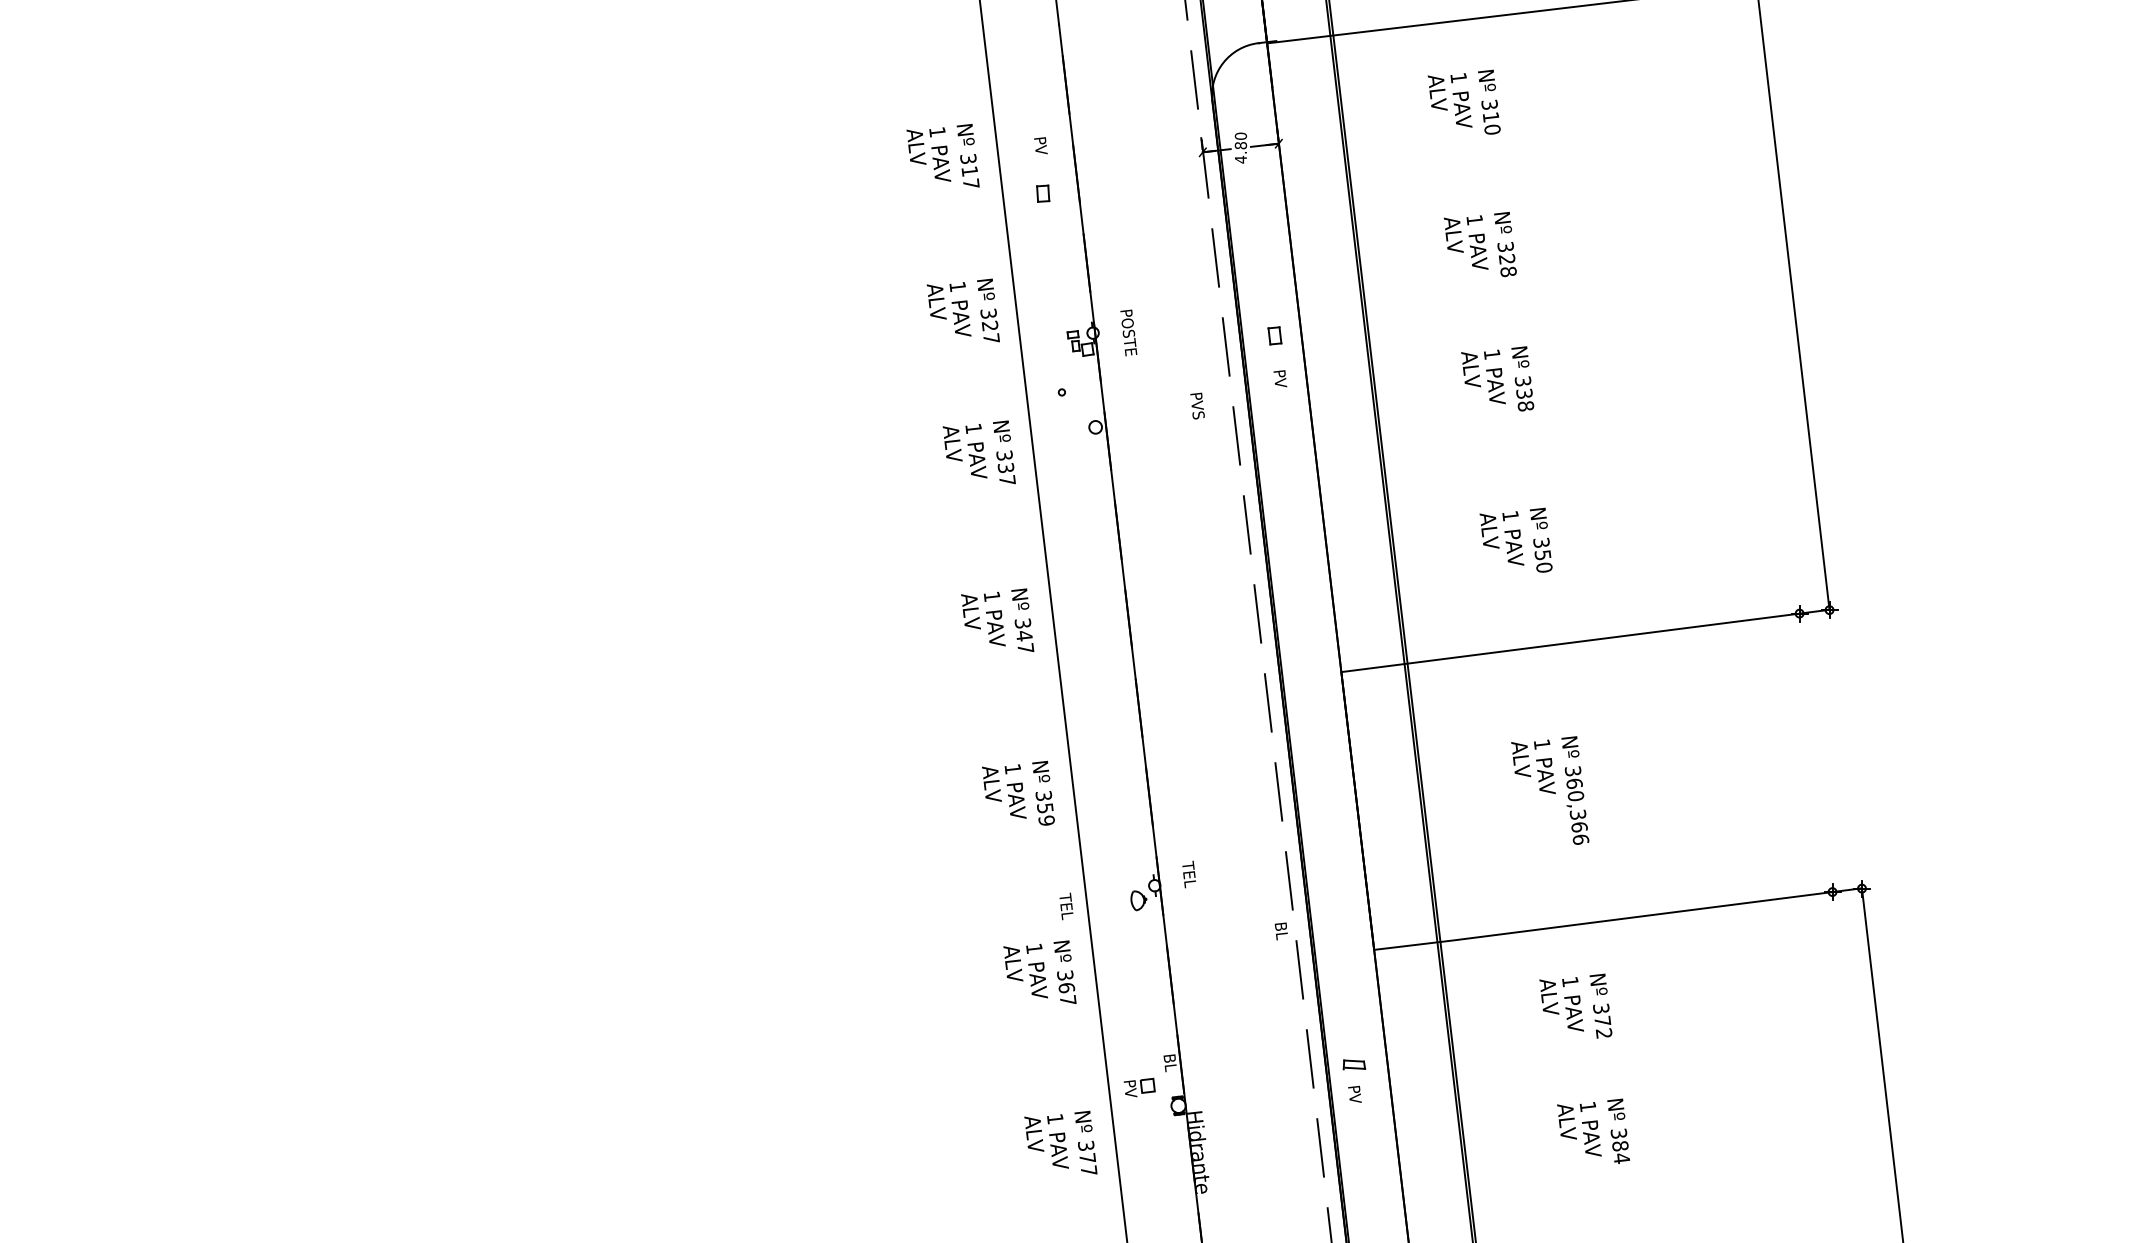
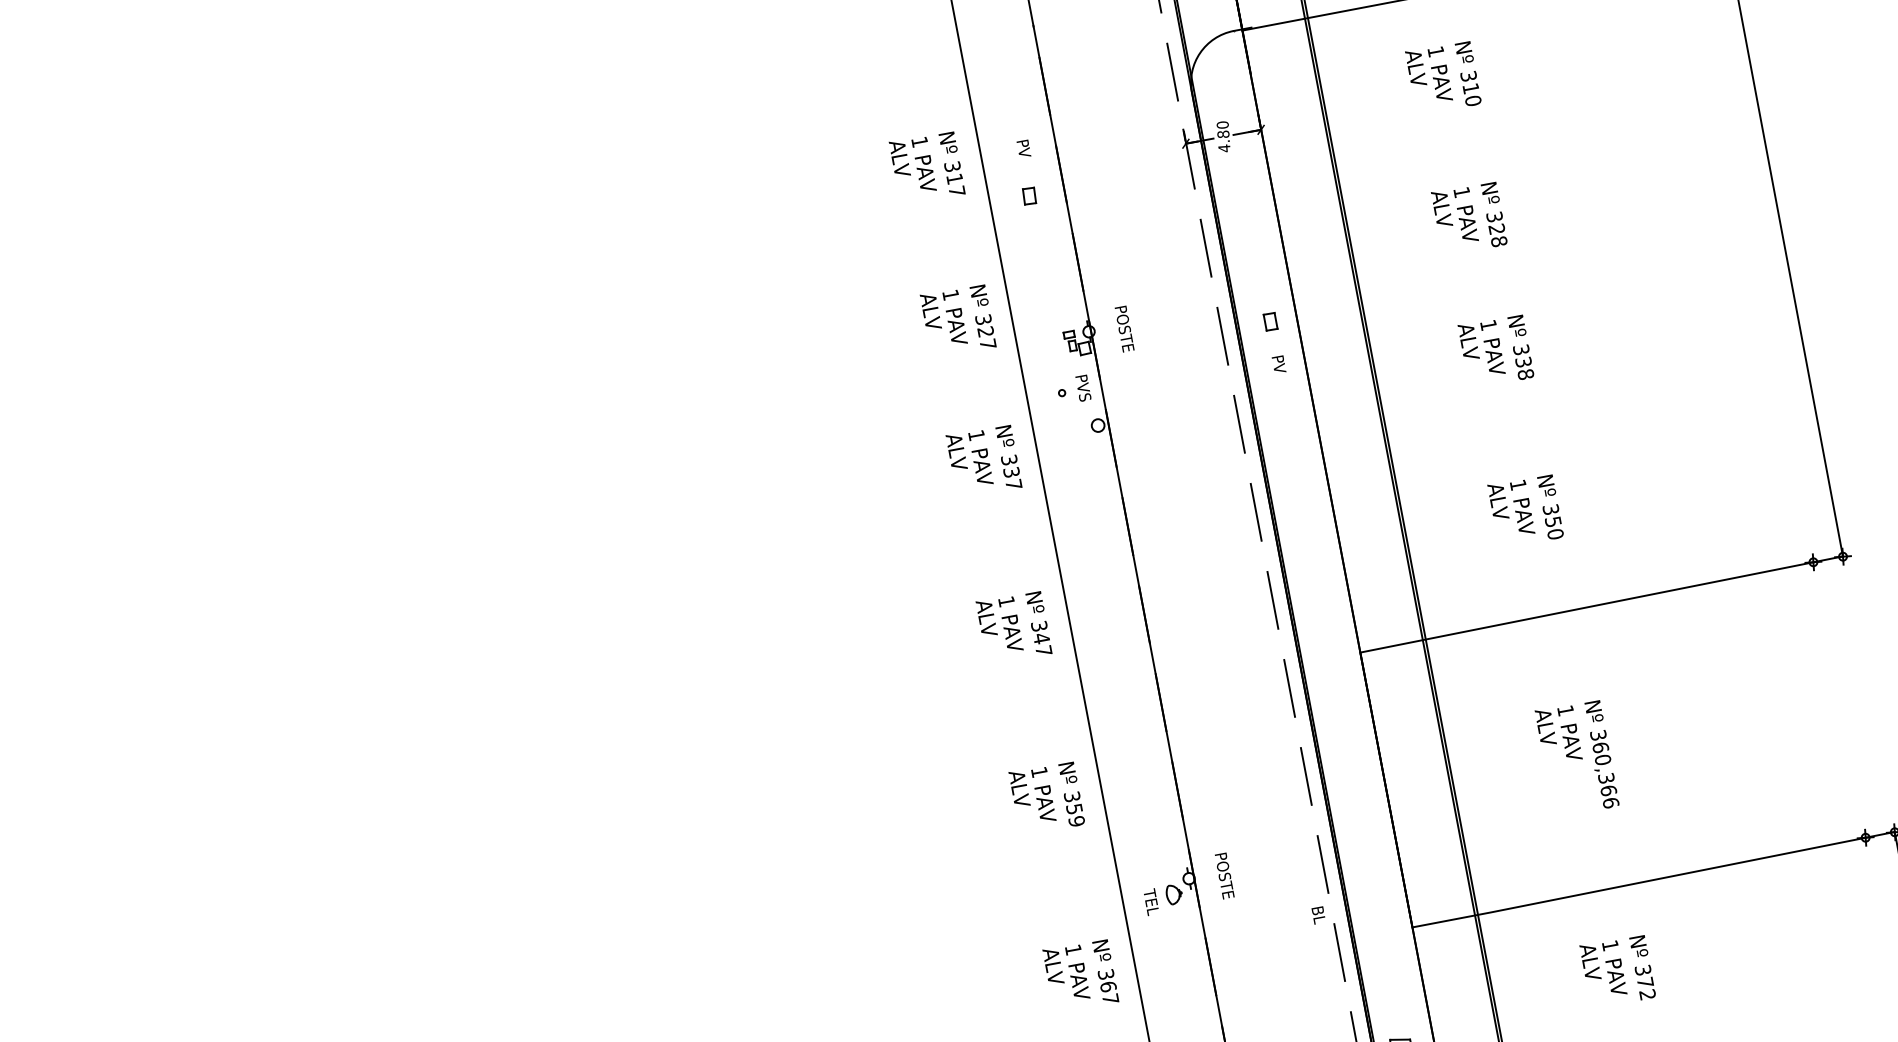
text: (1197, 405) -> (1083, 387), moved
text: (1190, 884) -> (1224, 874), TEL -> POSTE
text: (1066, 906) -> (1151, 902), moved

